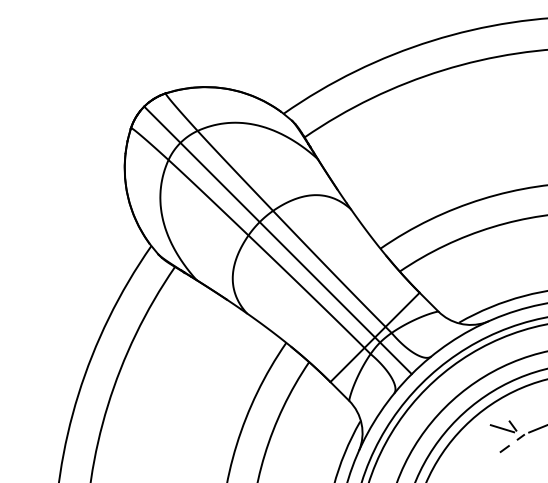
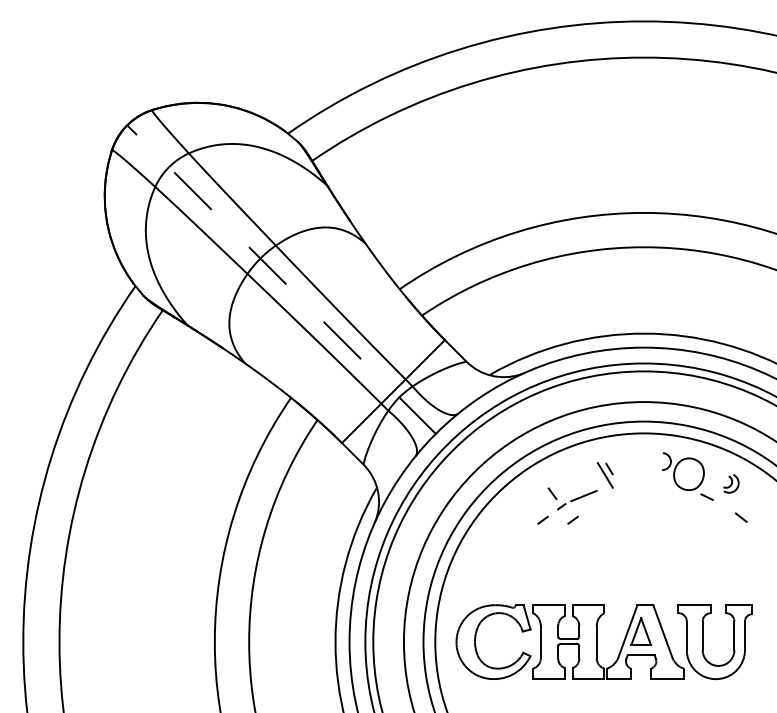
line: (277, 240) -> (281, 279), solid -> dashed
line: (502, 428) -> (540, 496), removed
line: (530, 448) -> (572, 519), added

